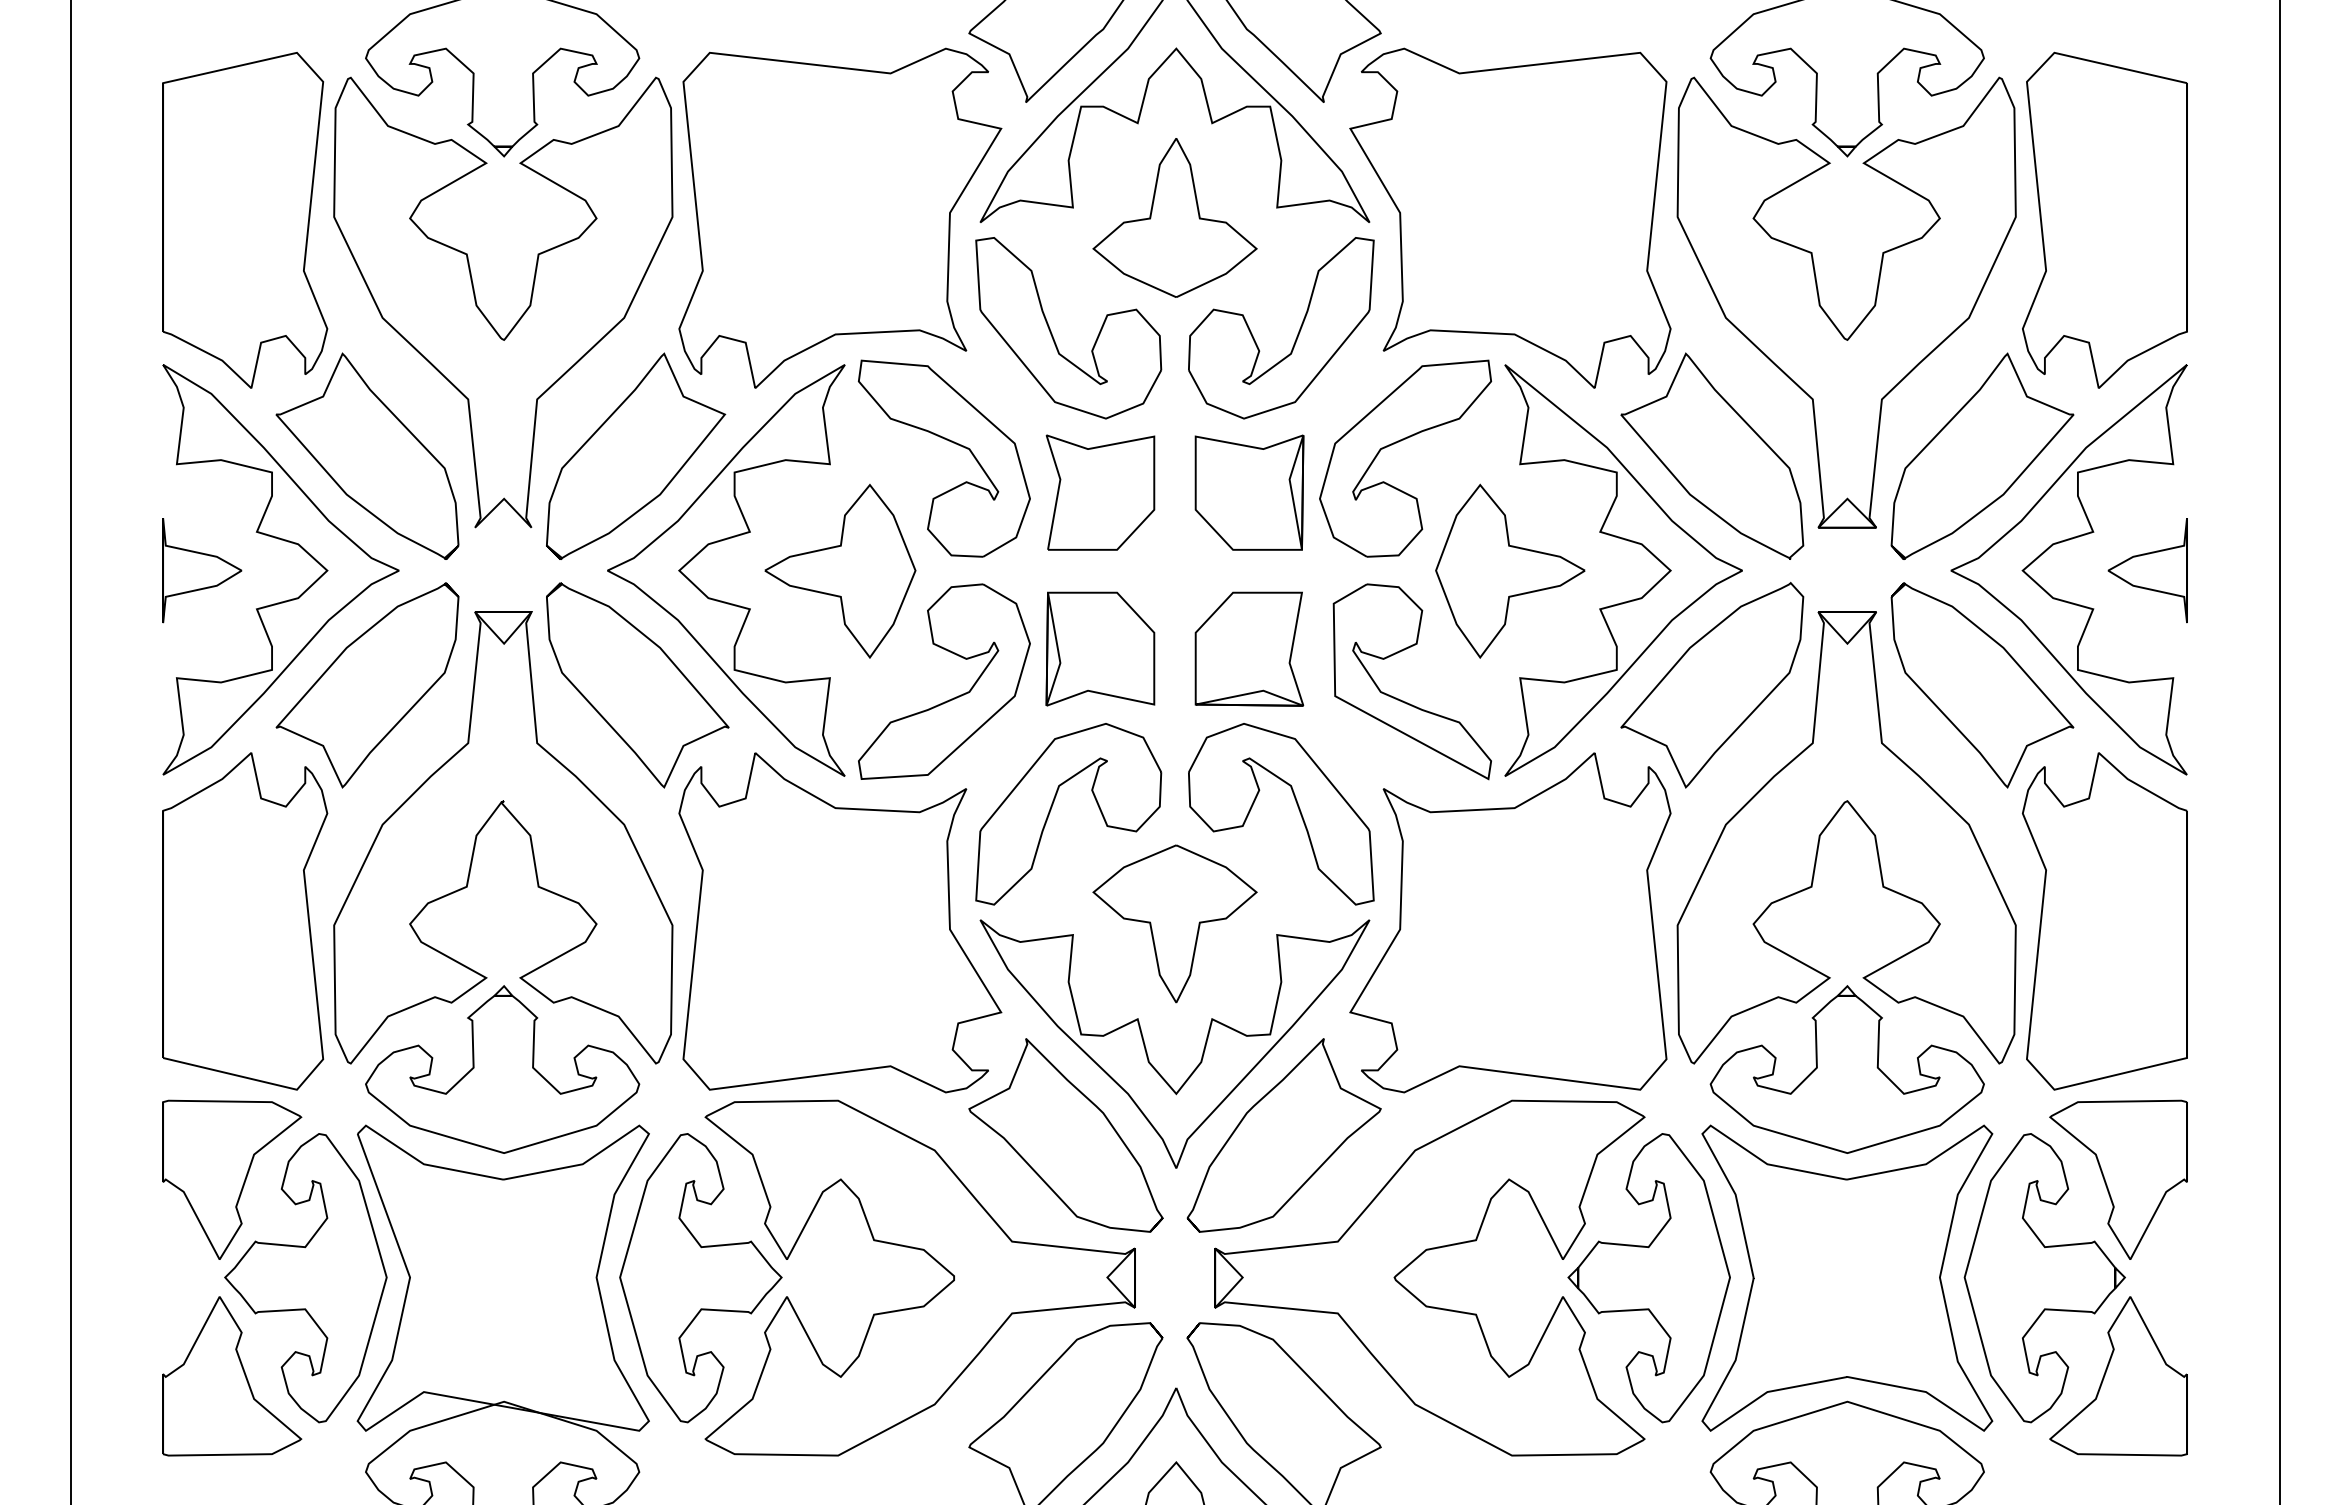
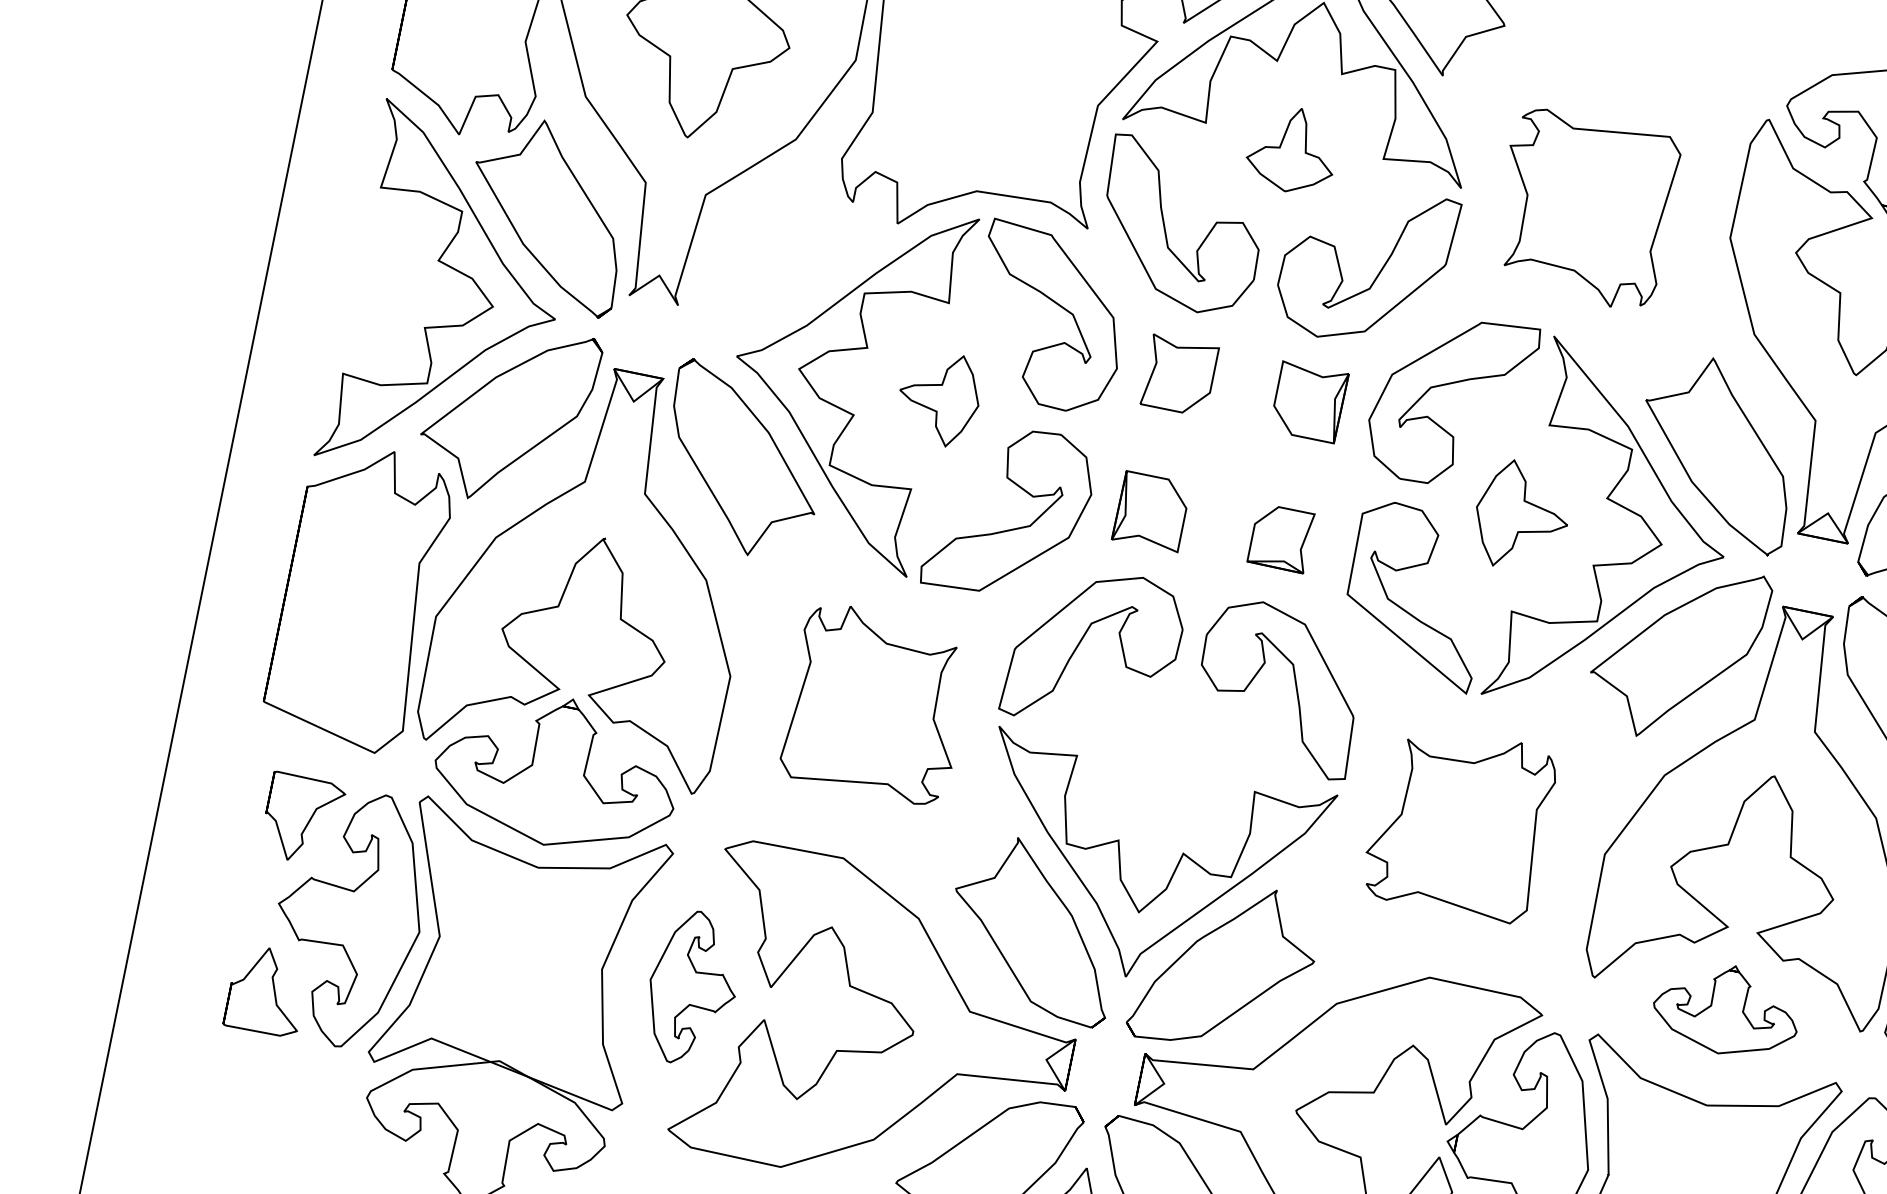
part: (1174, 217) -> (1292, 149), size x0.6
part: (1510, 217) -> (1584, 208), size x0.6
part: (636, 455) -> (782, 261), removed
part: (1100, 492) -> (1179, 375), size x0.7
part: (1249, 492) -> (1309, 402), size x0.7
part: (202, 570) -> (384, 284), removed
part: (1510, 570) -> (1522, 516), size x0.7
part: (840, 571) -> (939, 398), size x0.6
part: (1100, 648) -> (1151, 511), size x0.7
part: (1249, 648) -> (1281, 537), size x0.6
part: (840, 922) -> (877, 703), size x0.6
part: (1510, 922) -> (1459, 822), size x0.6
part: (1174, 923) -> (1167, 763), removed
part: (1846, 1069) -> (1726, 1009), size x0.6
part: (232, 1179) -> (302, 819), size x0.6
part: (700, 1278) -> (692, 988), size x0.6
part: (232, 1376) -> (267, 991), size x0.6

